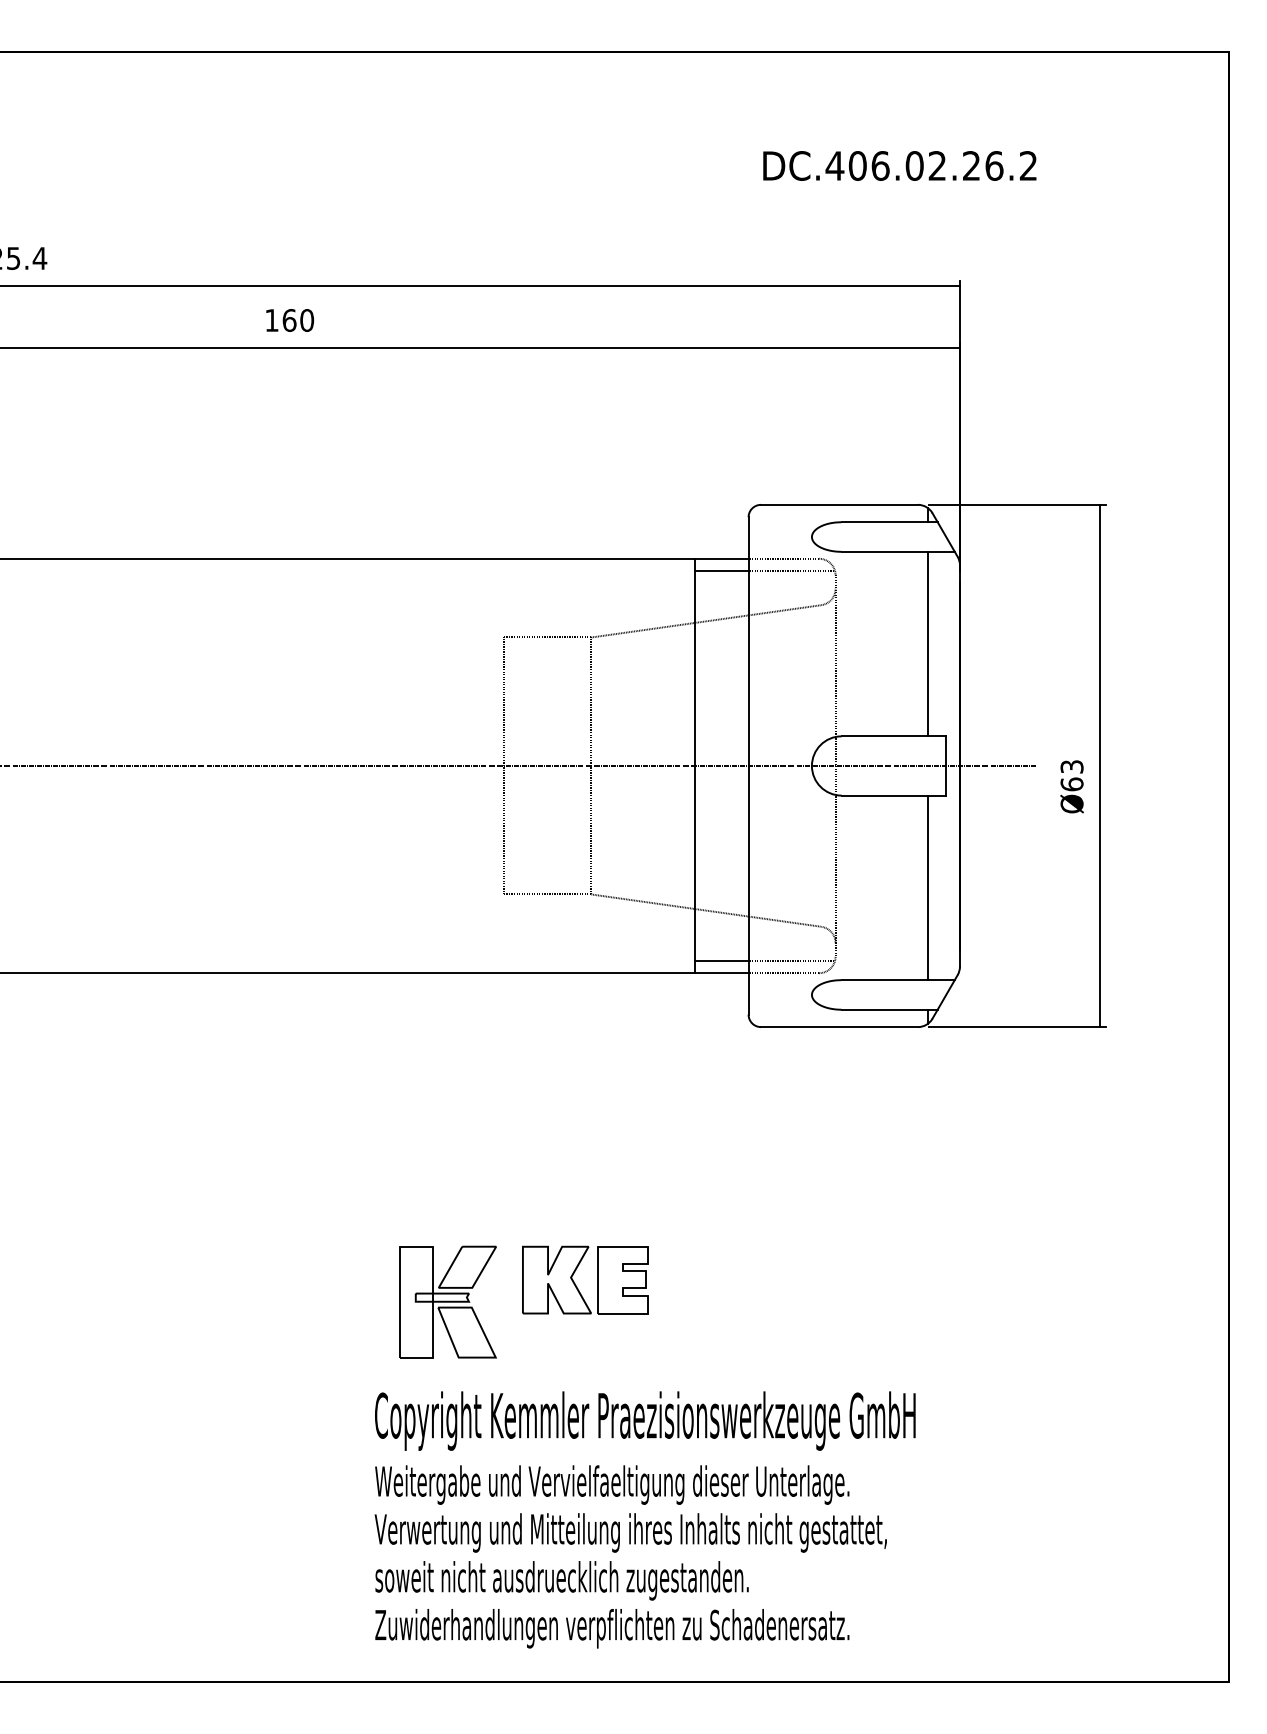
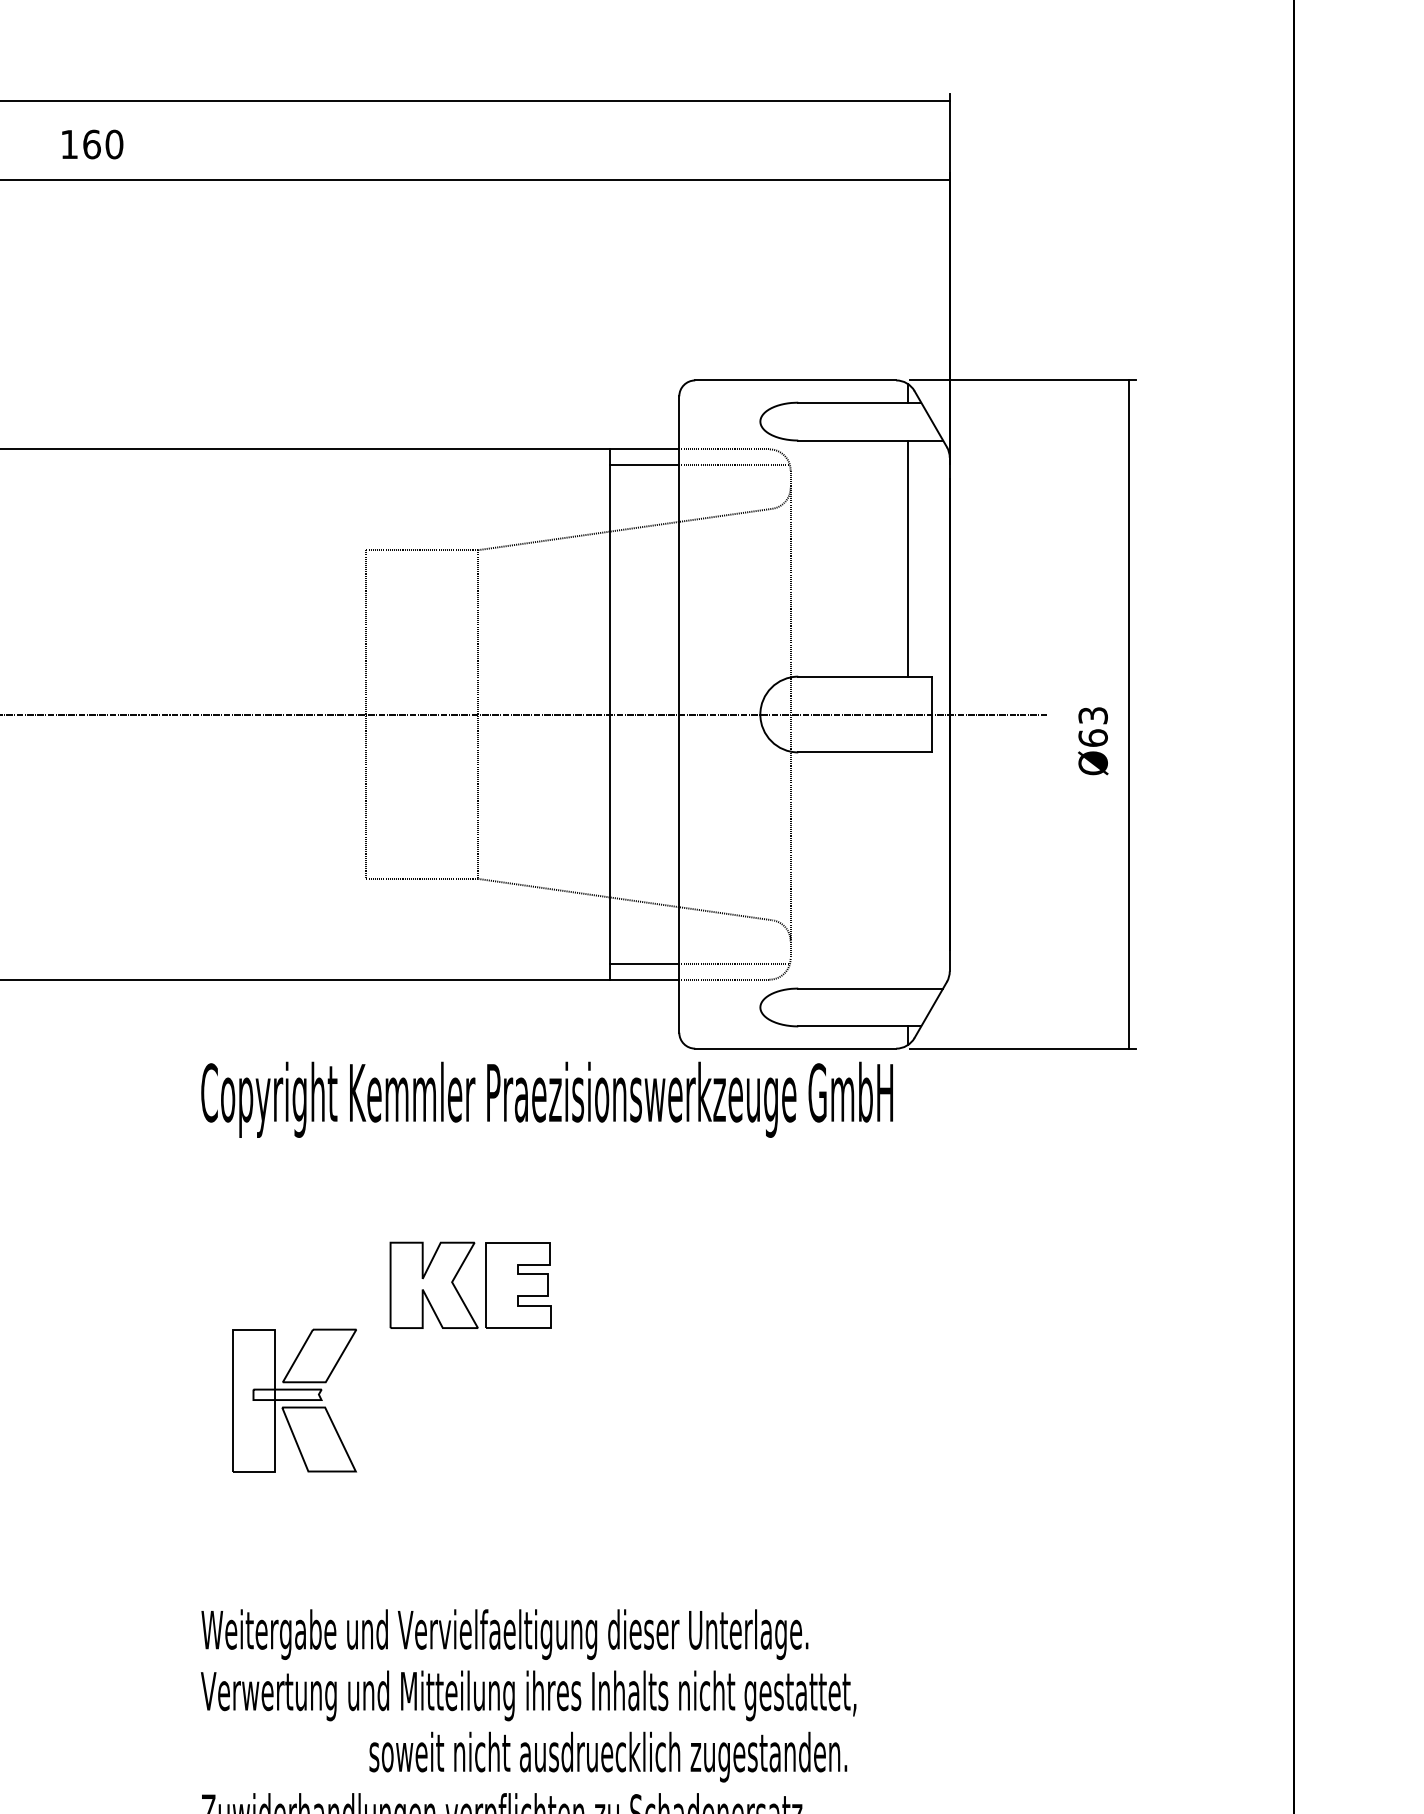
line: (927, 887) -> (908, 870), removed
part: (577, 1286) -> (460, 1293), moved
text: (645, 1420) -> (547, 1099), moved
text: (561, 1580) -> (607, 1756), moved

